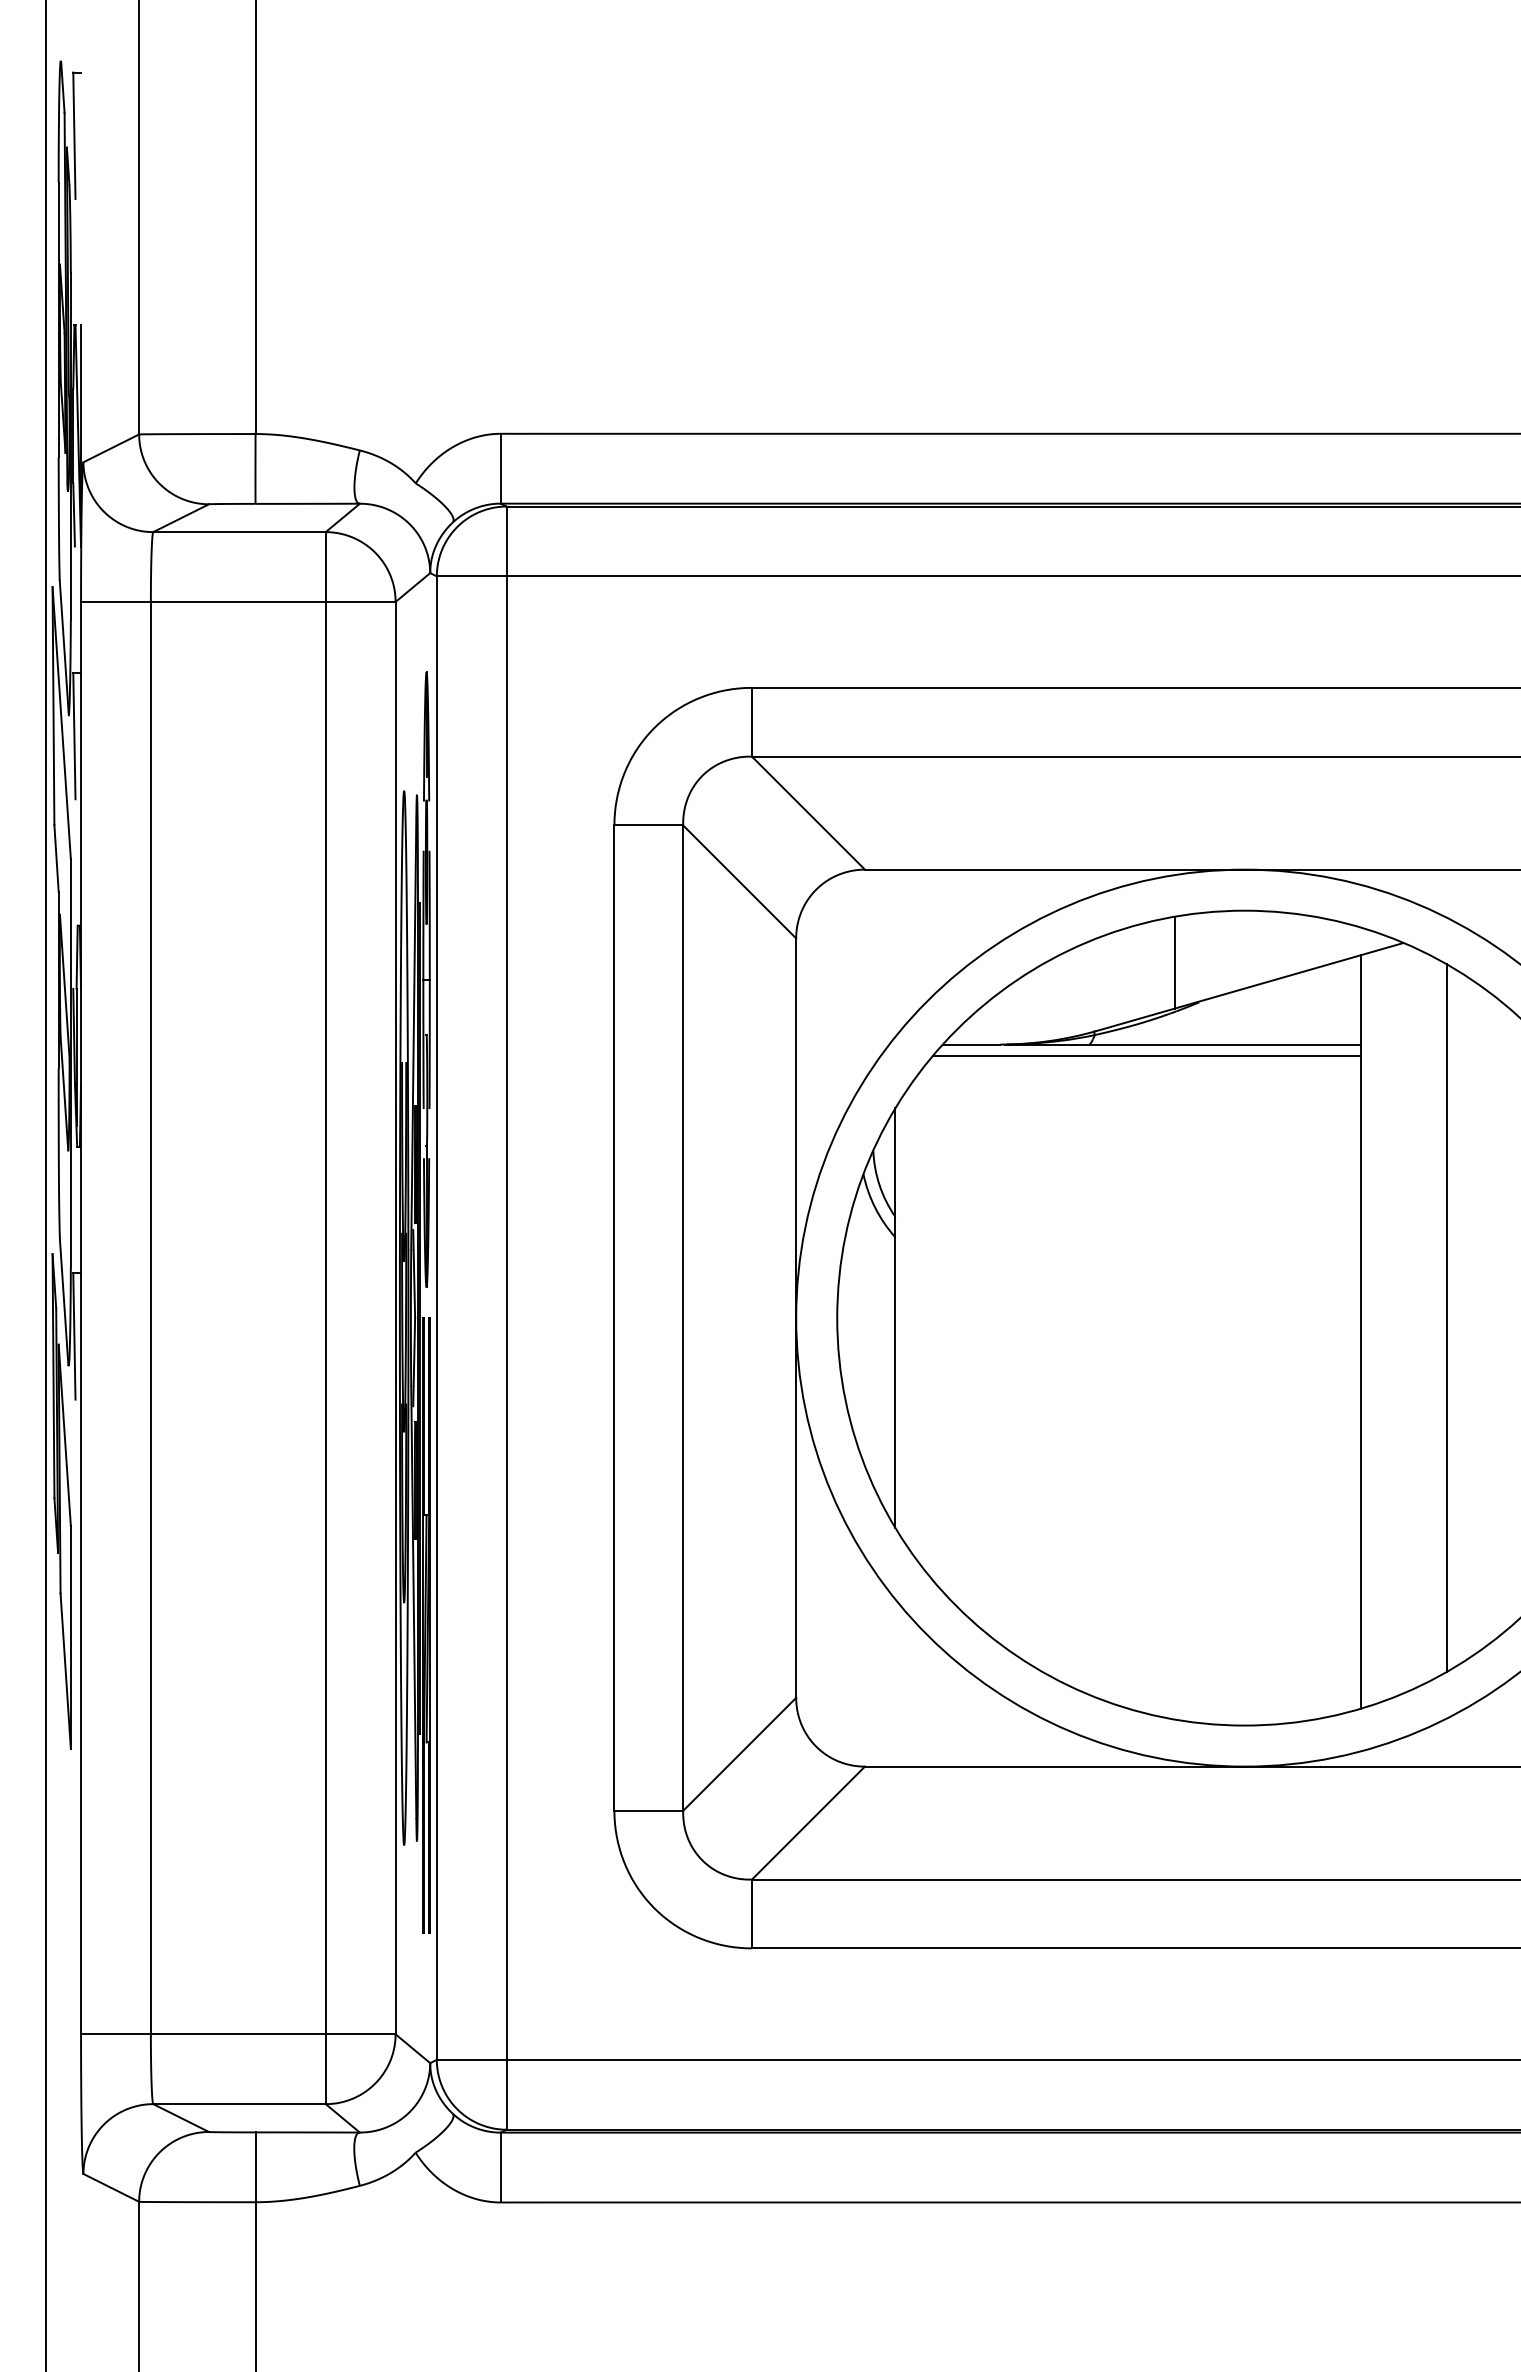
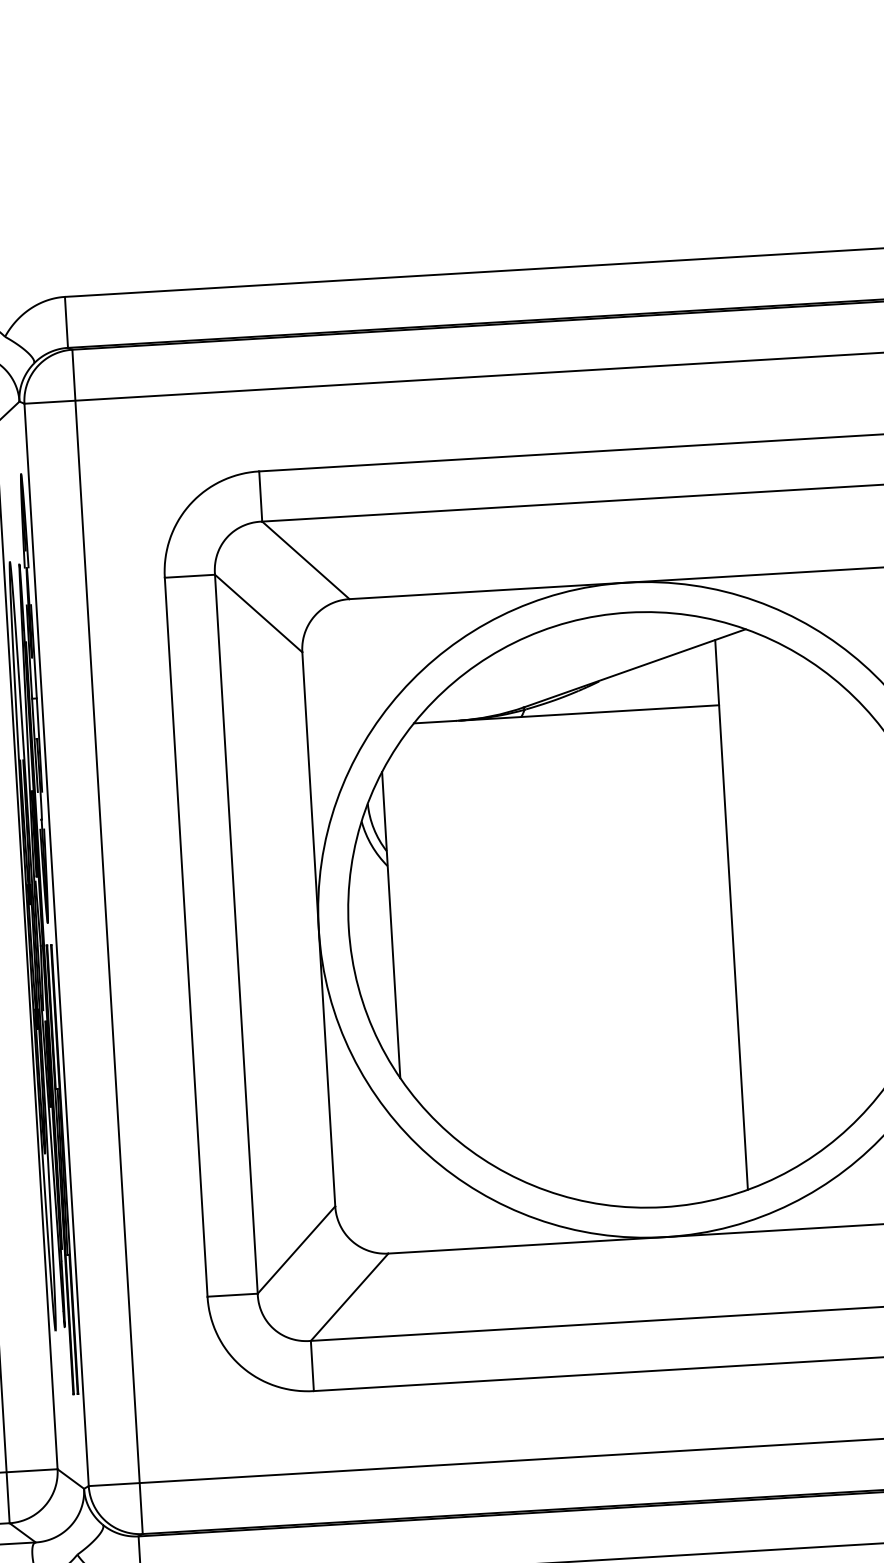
line: (1174, 962) -> (579, 653), removed
line: (1146, 1056) -> (563, 723), removed
line: (1446, 1317) -> (793, 900), removed

